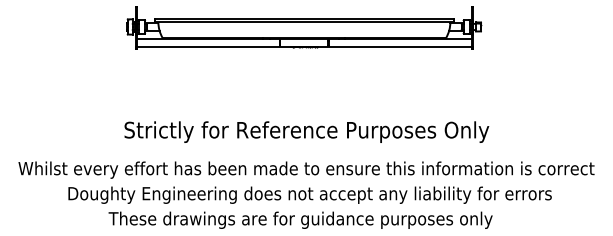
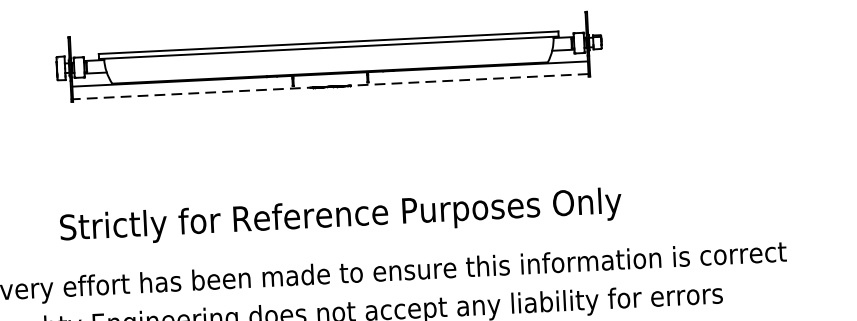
line: (303, 47) -> (329, 87), solid -> dashed

